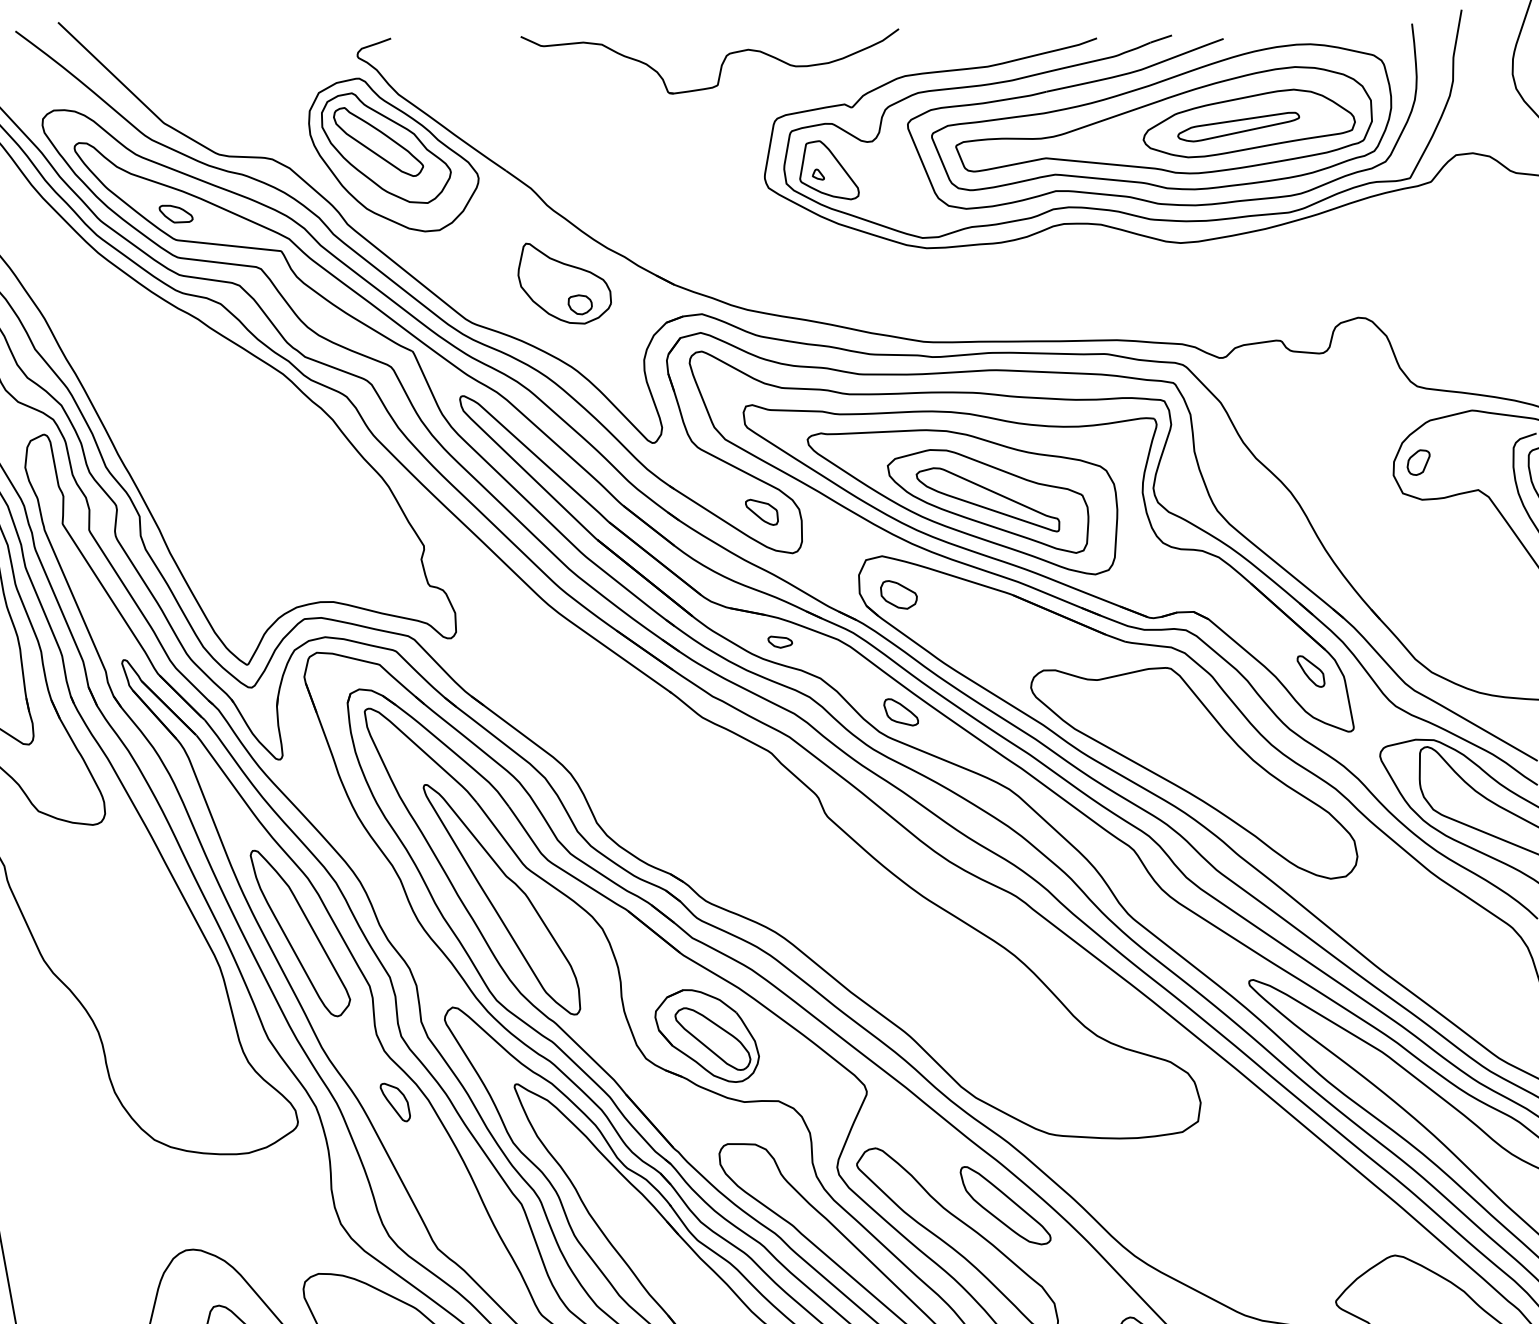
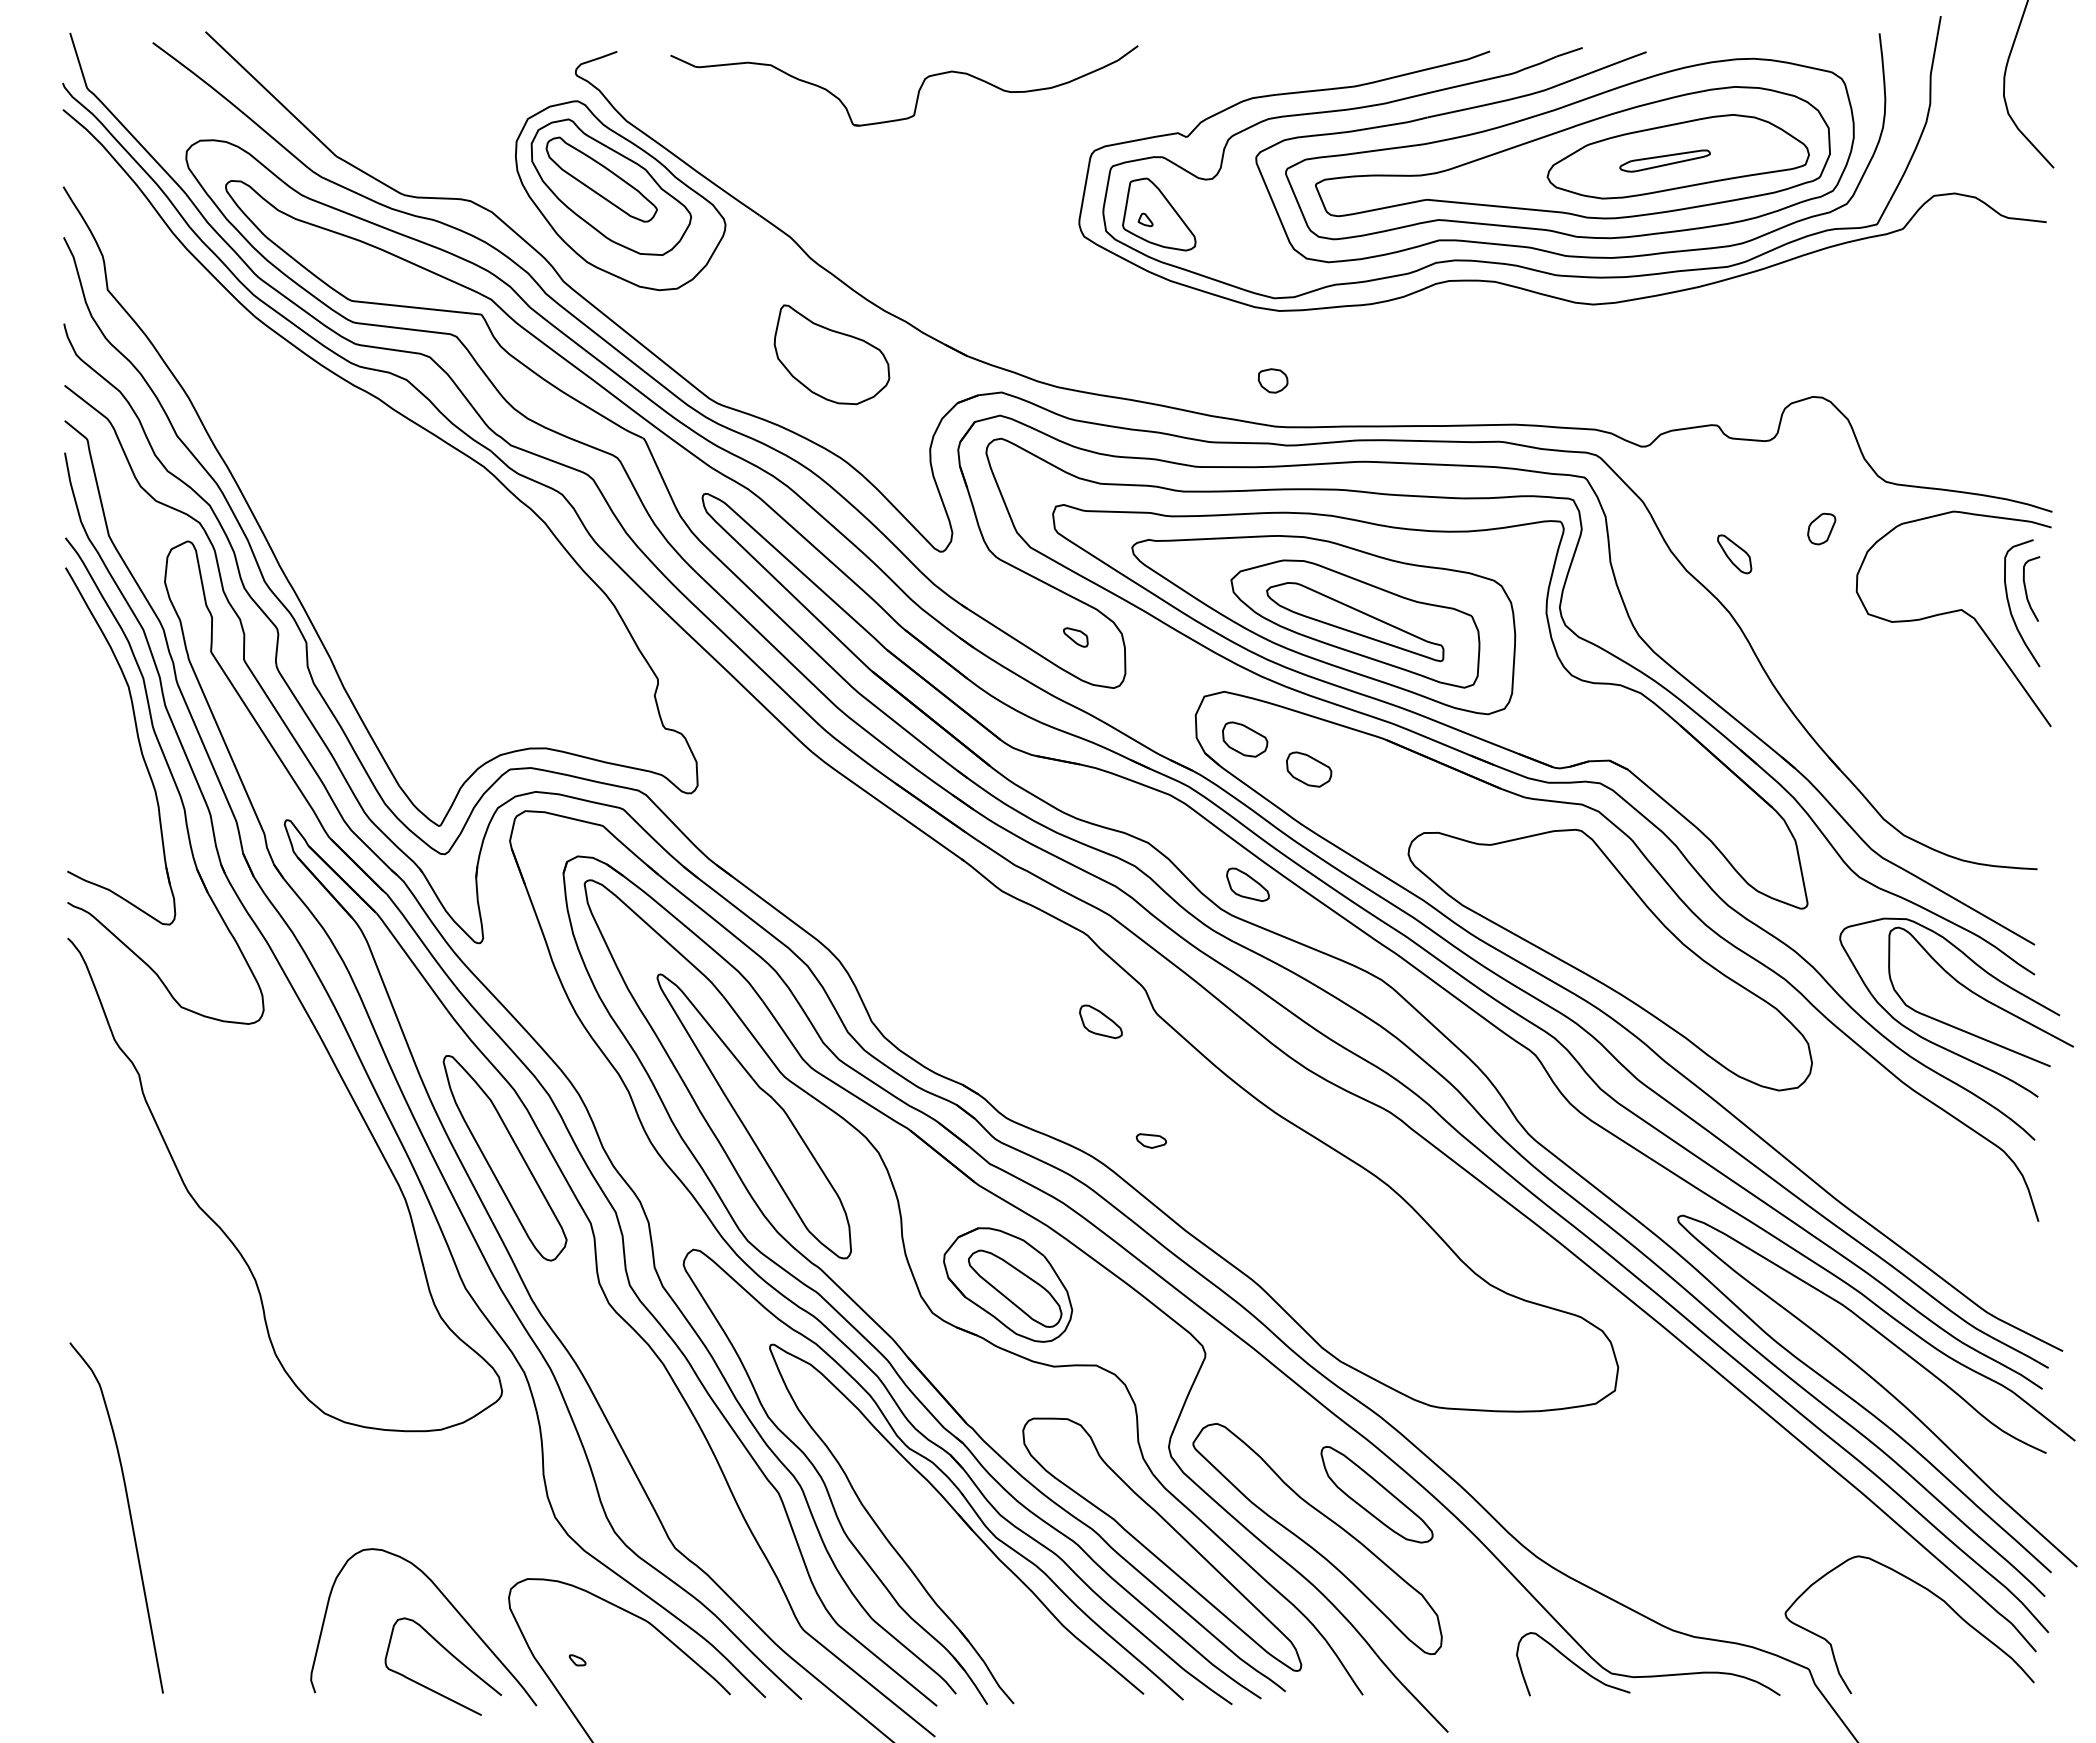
part: (721, 64) -> (918, 89), moved
part: (1238, 126) -> (1664, 160), size x0.6
part: (176, 213) -> (351, 268), removed
part: (579, 304) -> (1272, 380), moved
part: (1418, 462) -> (1821, 528), moved
part: (761, 512) -> (1075, 637), size x0.6
part: (950, 619) -> (1309, 769), added
part: (779, 641) -> (1150, 1140), moved
part: (1310, 671) -> (1734, 554), moved
part: (781, 822) -> (1100, 1021), added
part: (395, 1102) -> (622, 1367), removed

